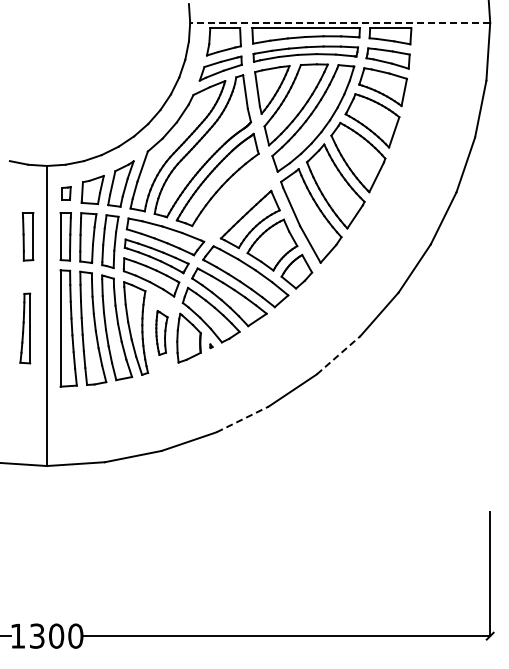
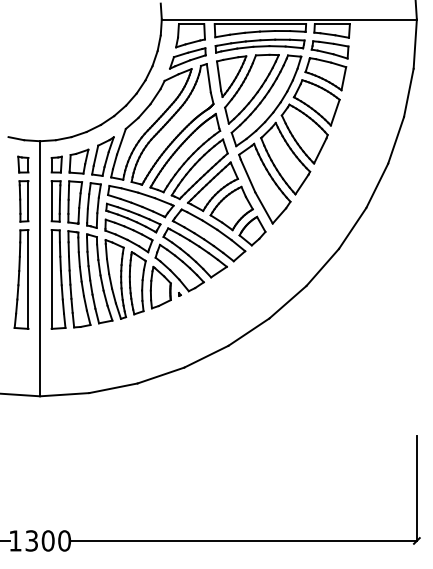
line: (339, 22) -> (288, 19), dashed -> solid
part: (27, 193) -> (23, 164), added
part: (66, 193) -> (56, 164), size x1.43
part: (234, 198) -> (199, 168), added
part: (25, 328) -> (21, 279), size x1.67
part: (161, 332) -> (137, 282), size x1.67
line: (338, 355) -> (287, 302), dashed -> solid
line: (242, 419) -> (206, 356), dashed -> solid

